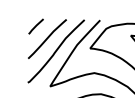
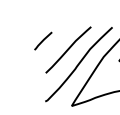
line: (35, 26) -> (42, 40), moved

